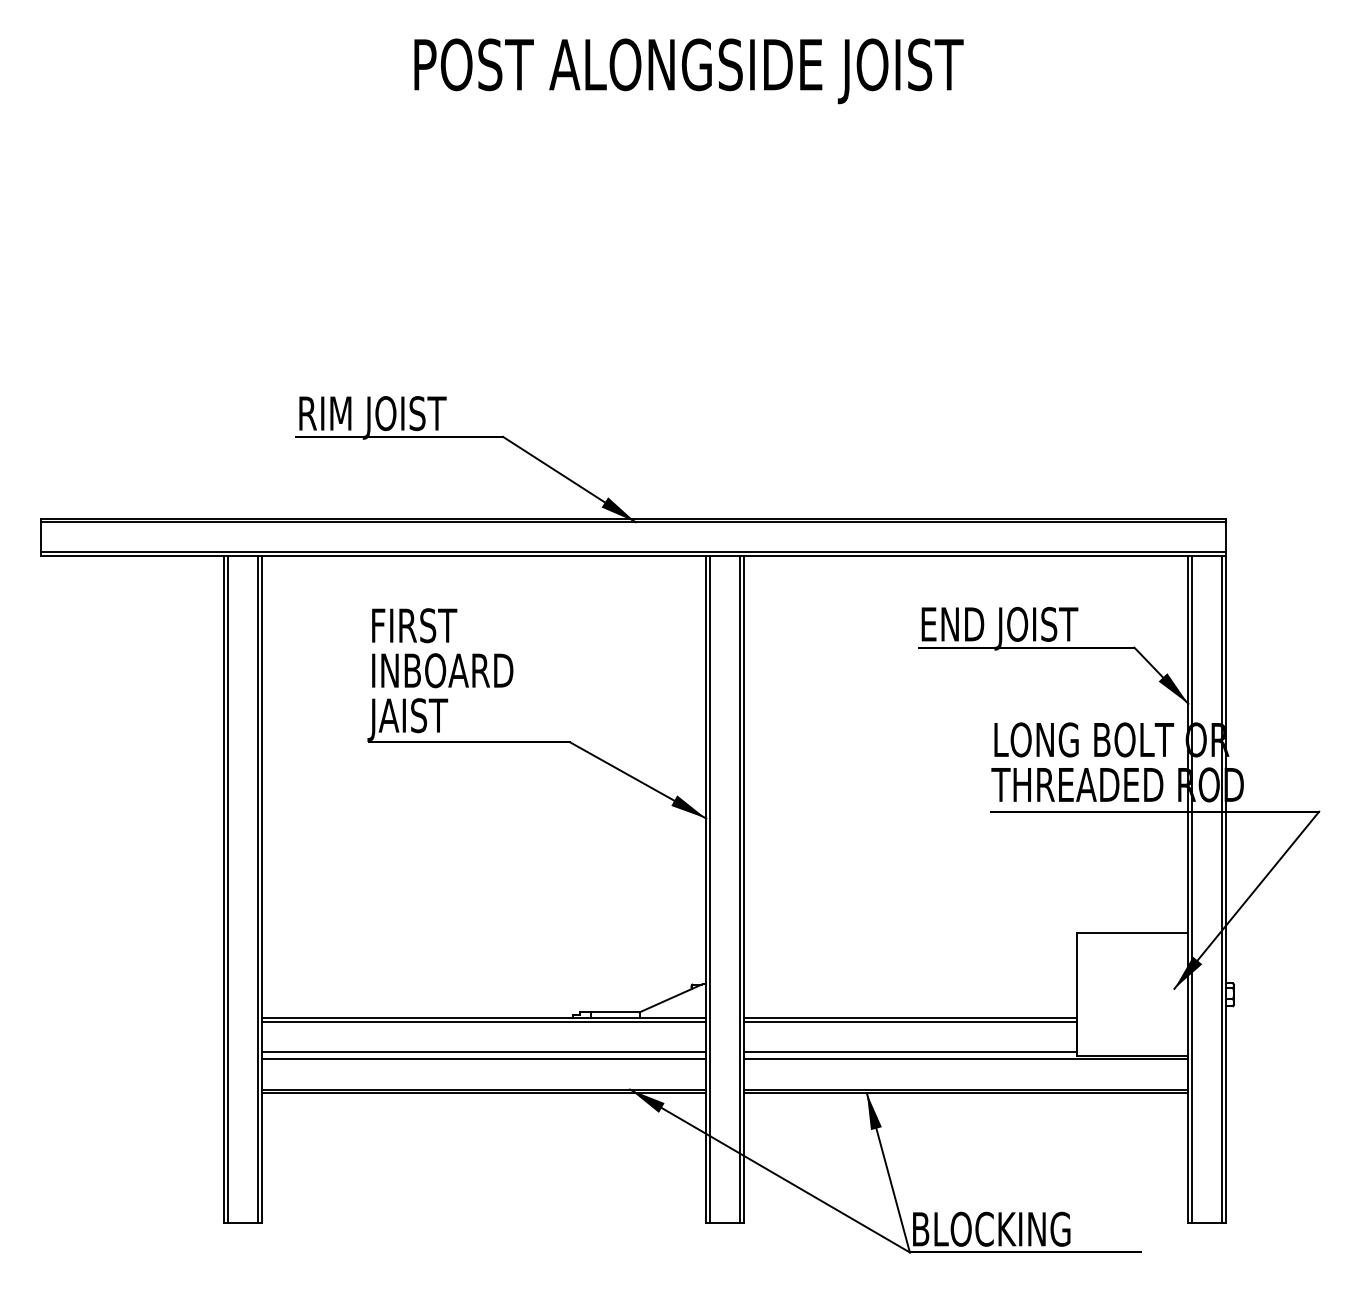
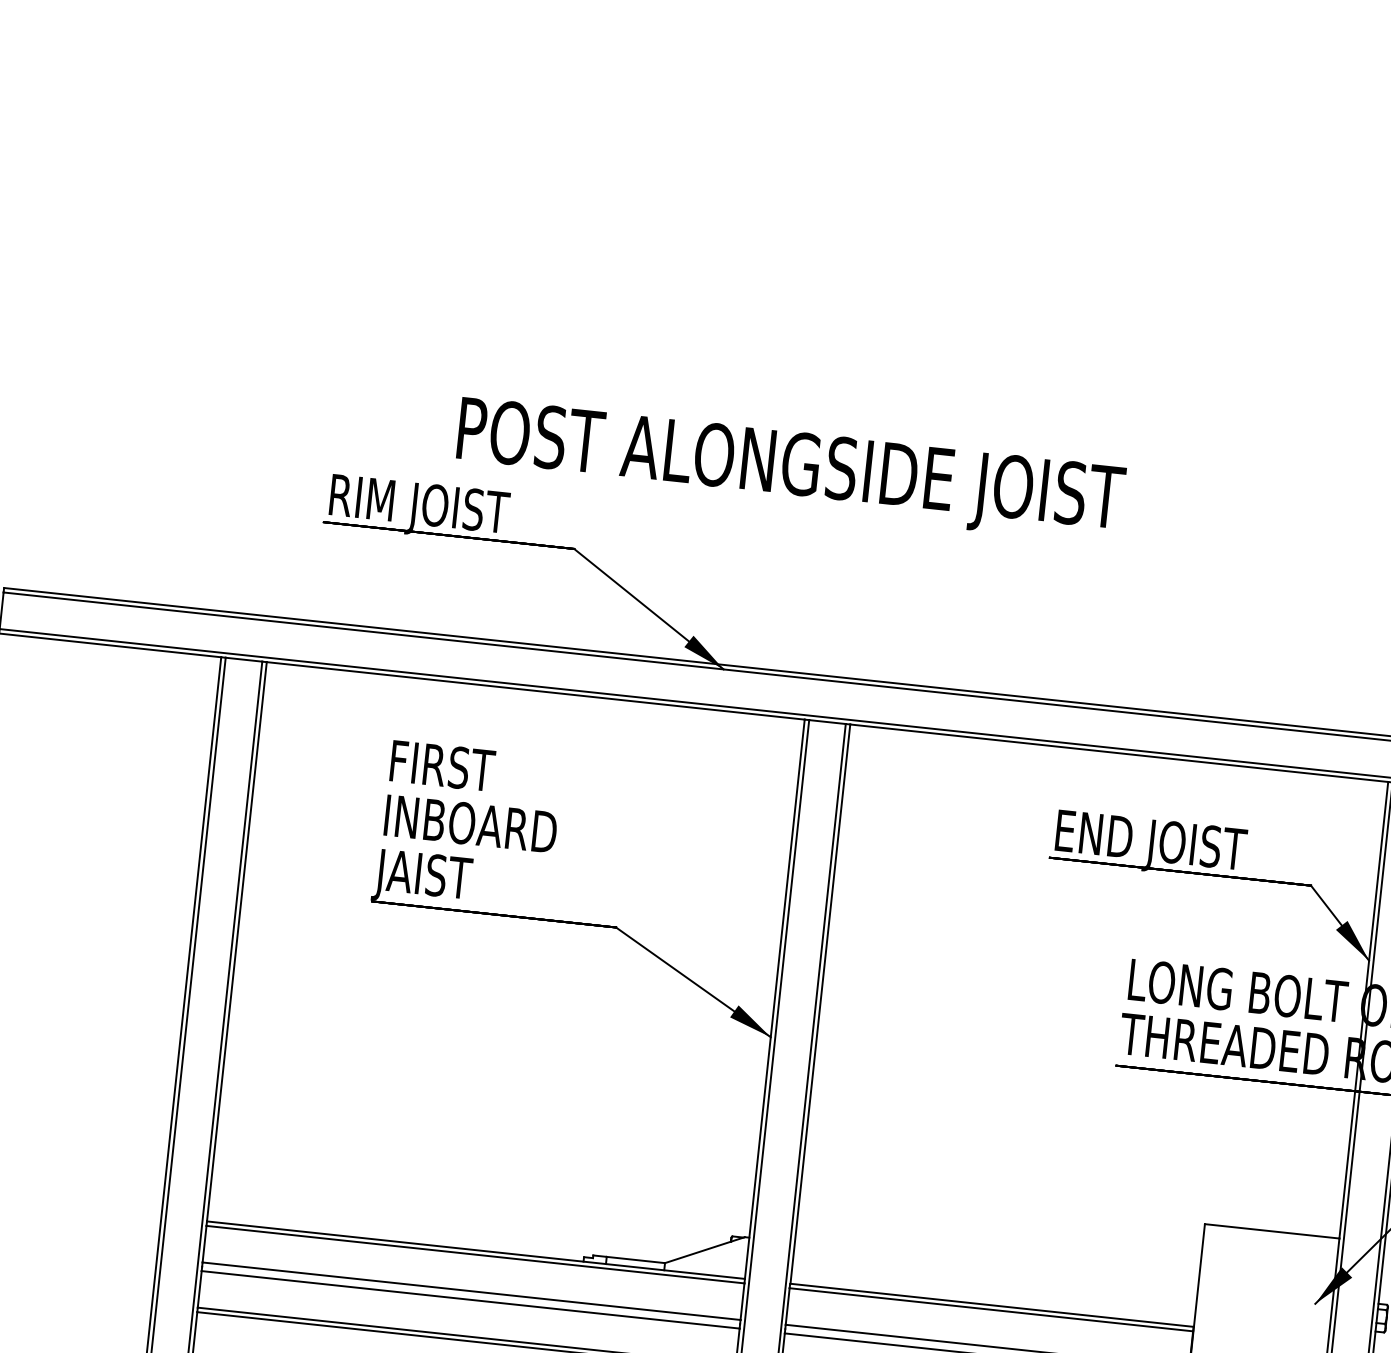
text: (688, 71) -> (789, 471), moved

